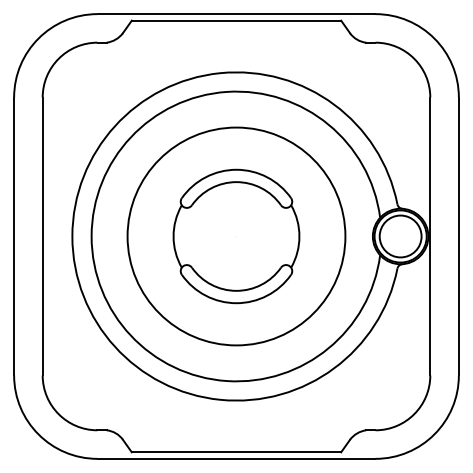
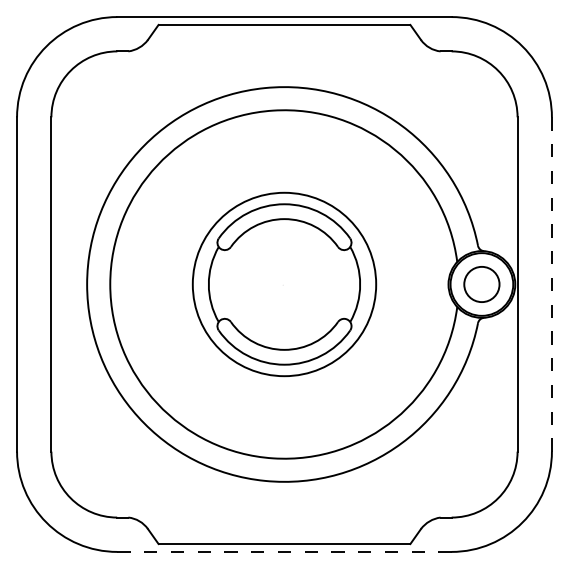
circle: (236, 236) -> (284, 284), size x0.7
circle: (400, 236) -> (481, 284), size x0.7
line: (458, 236) -> (551, 284), solid -> dashed
line: (236, 458) -> (284, 551), solid -> dashed

